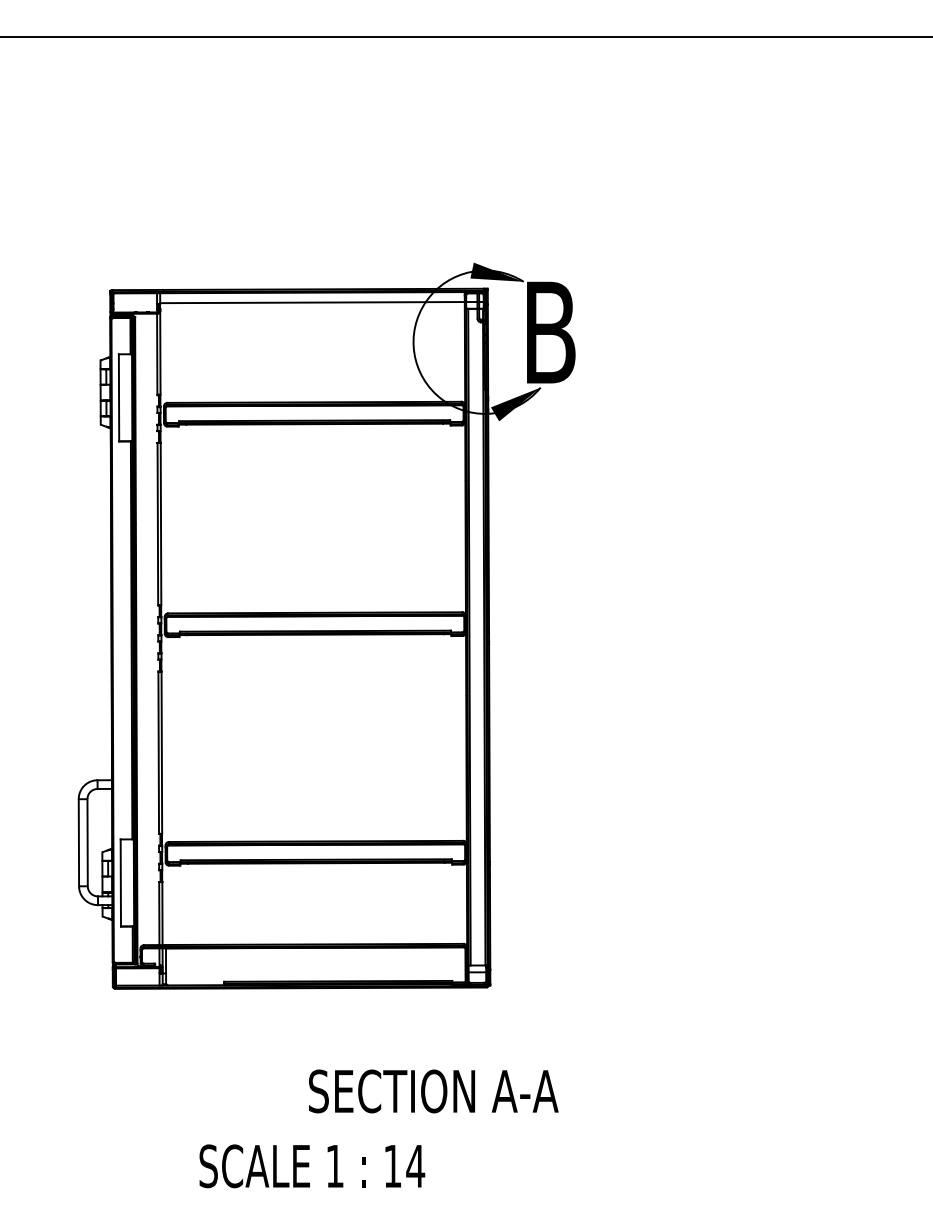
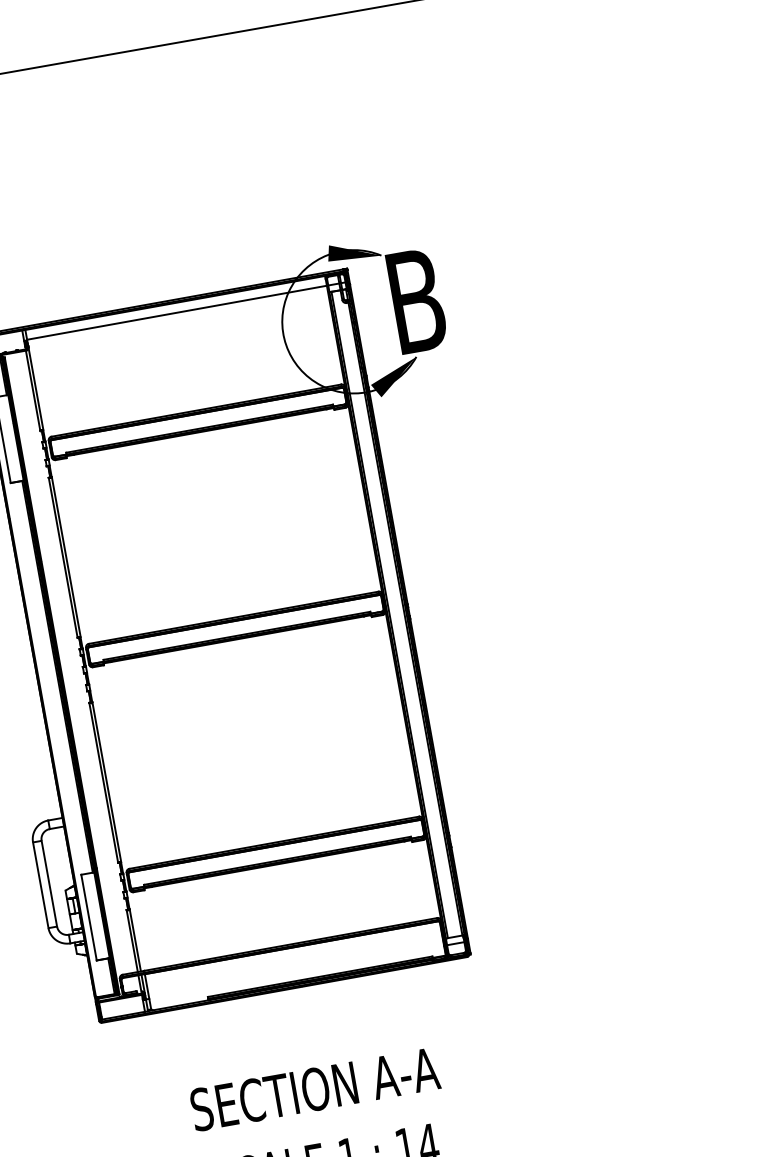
text: (433, 1091) -> (314, 1089), moved

